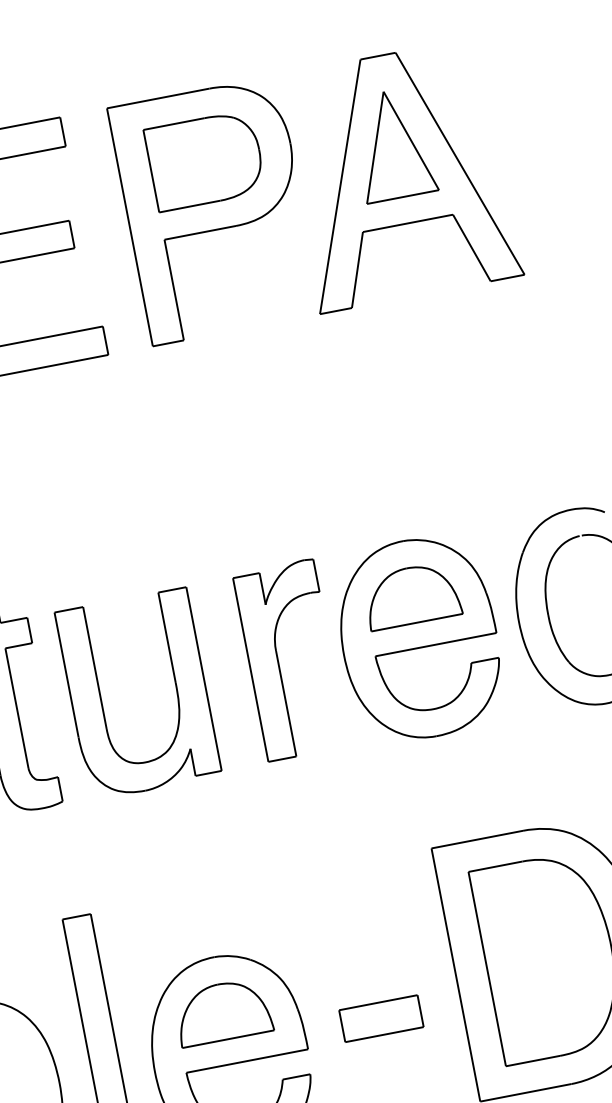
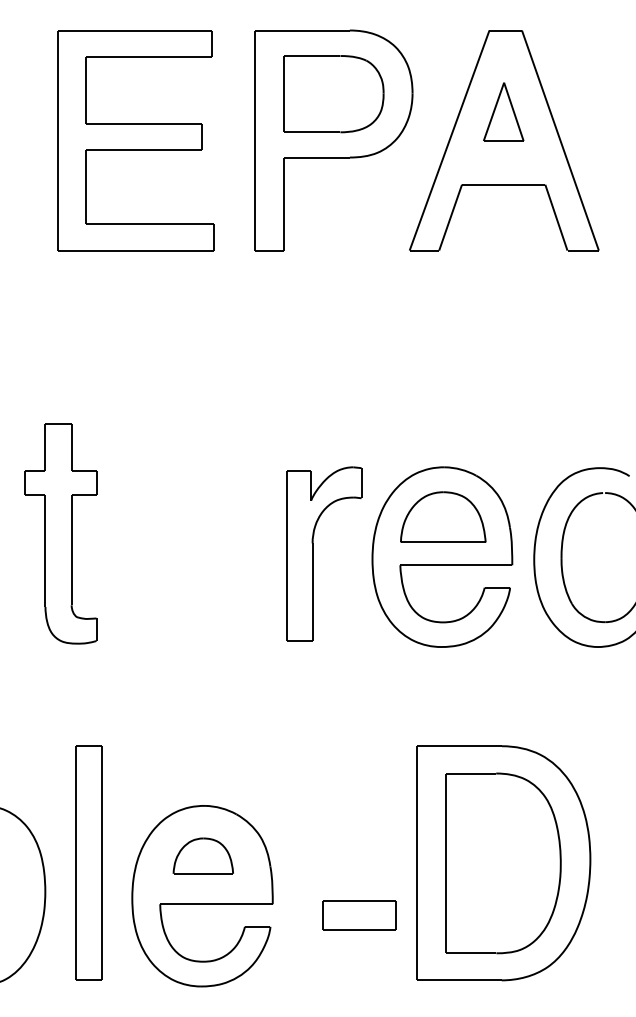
part: (392, 144) -> (503, 111), size x0.6
part: (101, 701) -> (148, 558), removed
part: (223, 1011) -> (203, 855), size x0.7
part: (381, 1018) -> (359, 915), moved

